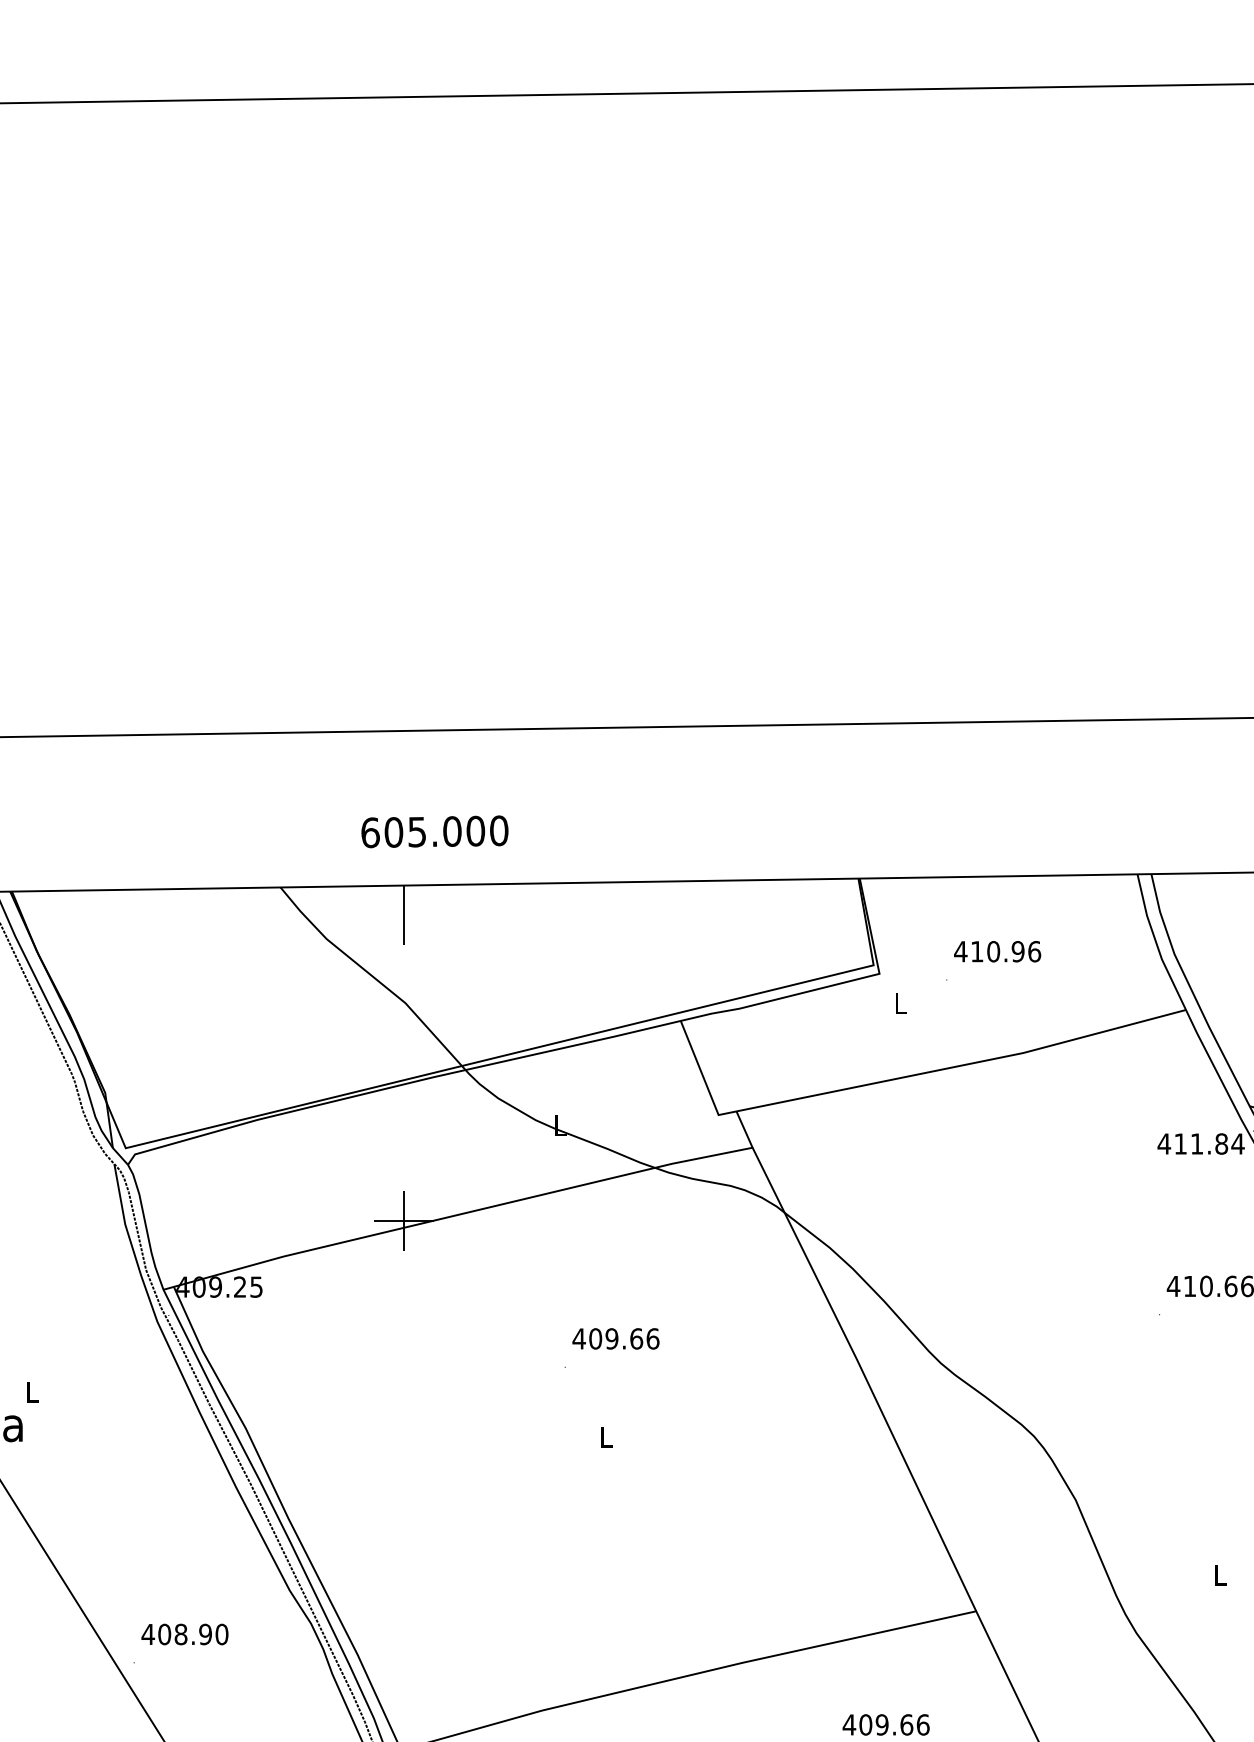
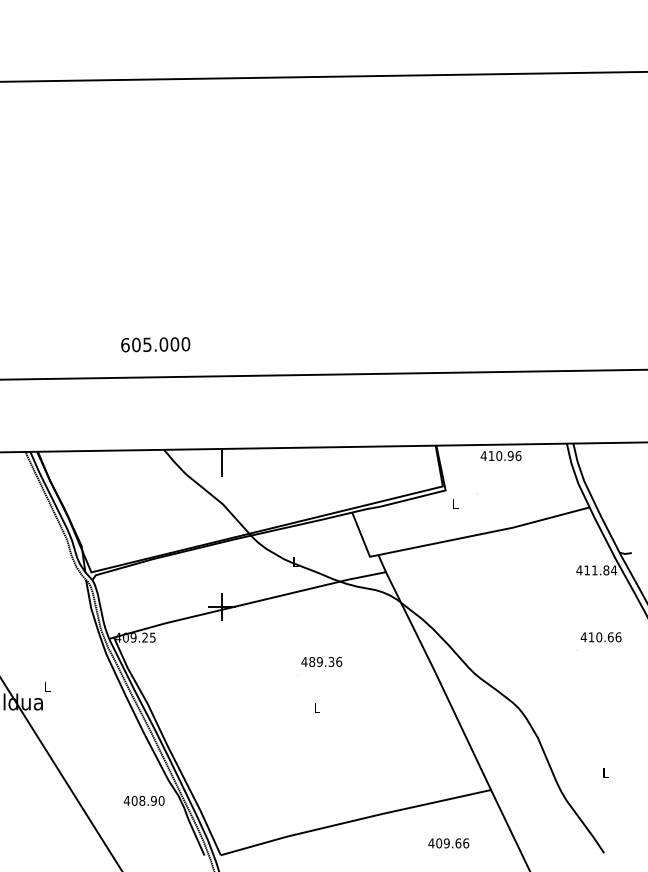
text: (434, 831) -> (155, 344), moved
text: (996, 950) -> (500, 455), moved
text: (615, 1337) -> (321, 661), 409.66 -> 489.36
text: (183, 1633) -> (143, 800), moved

